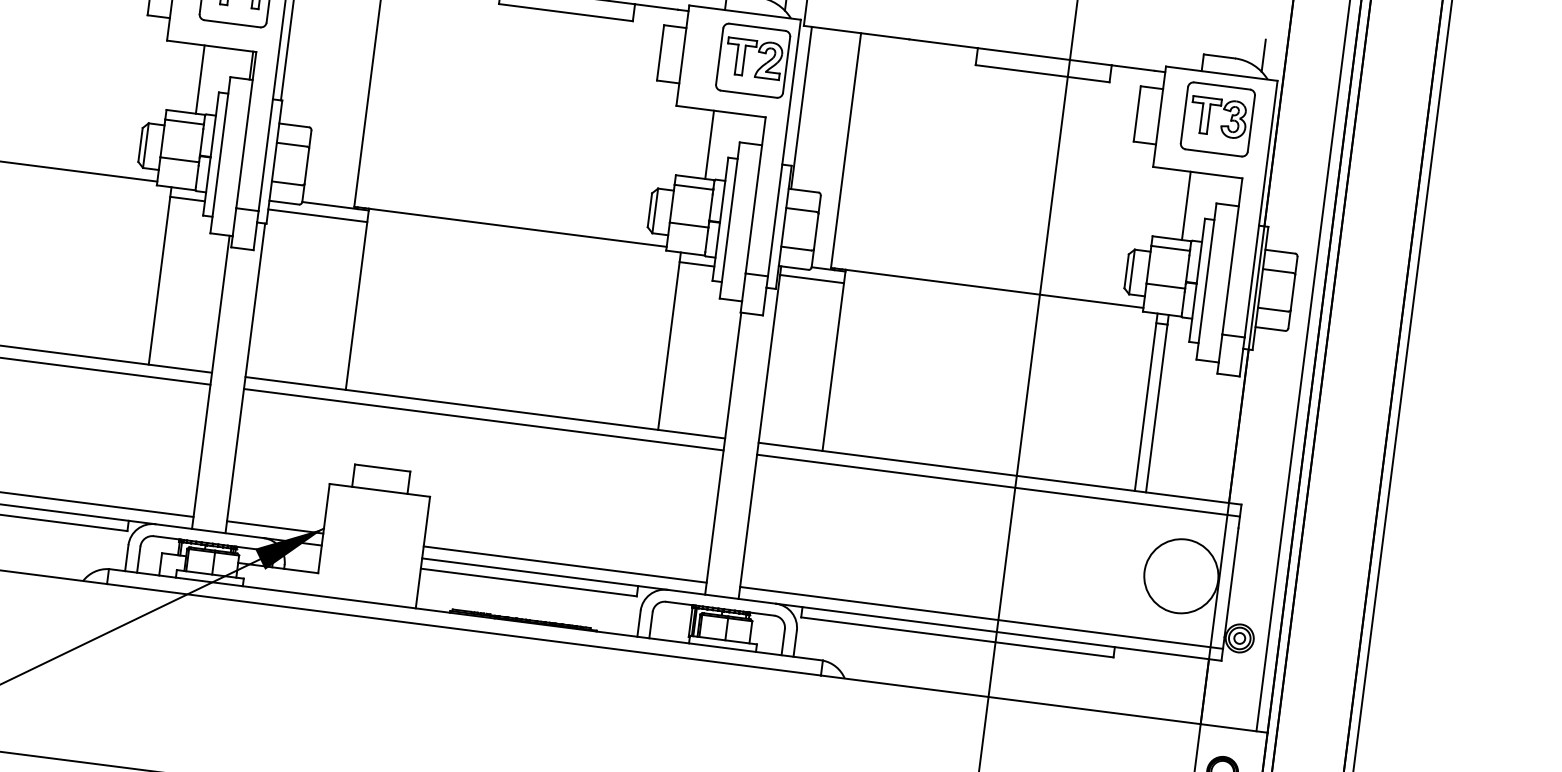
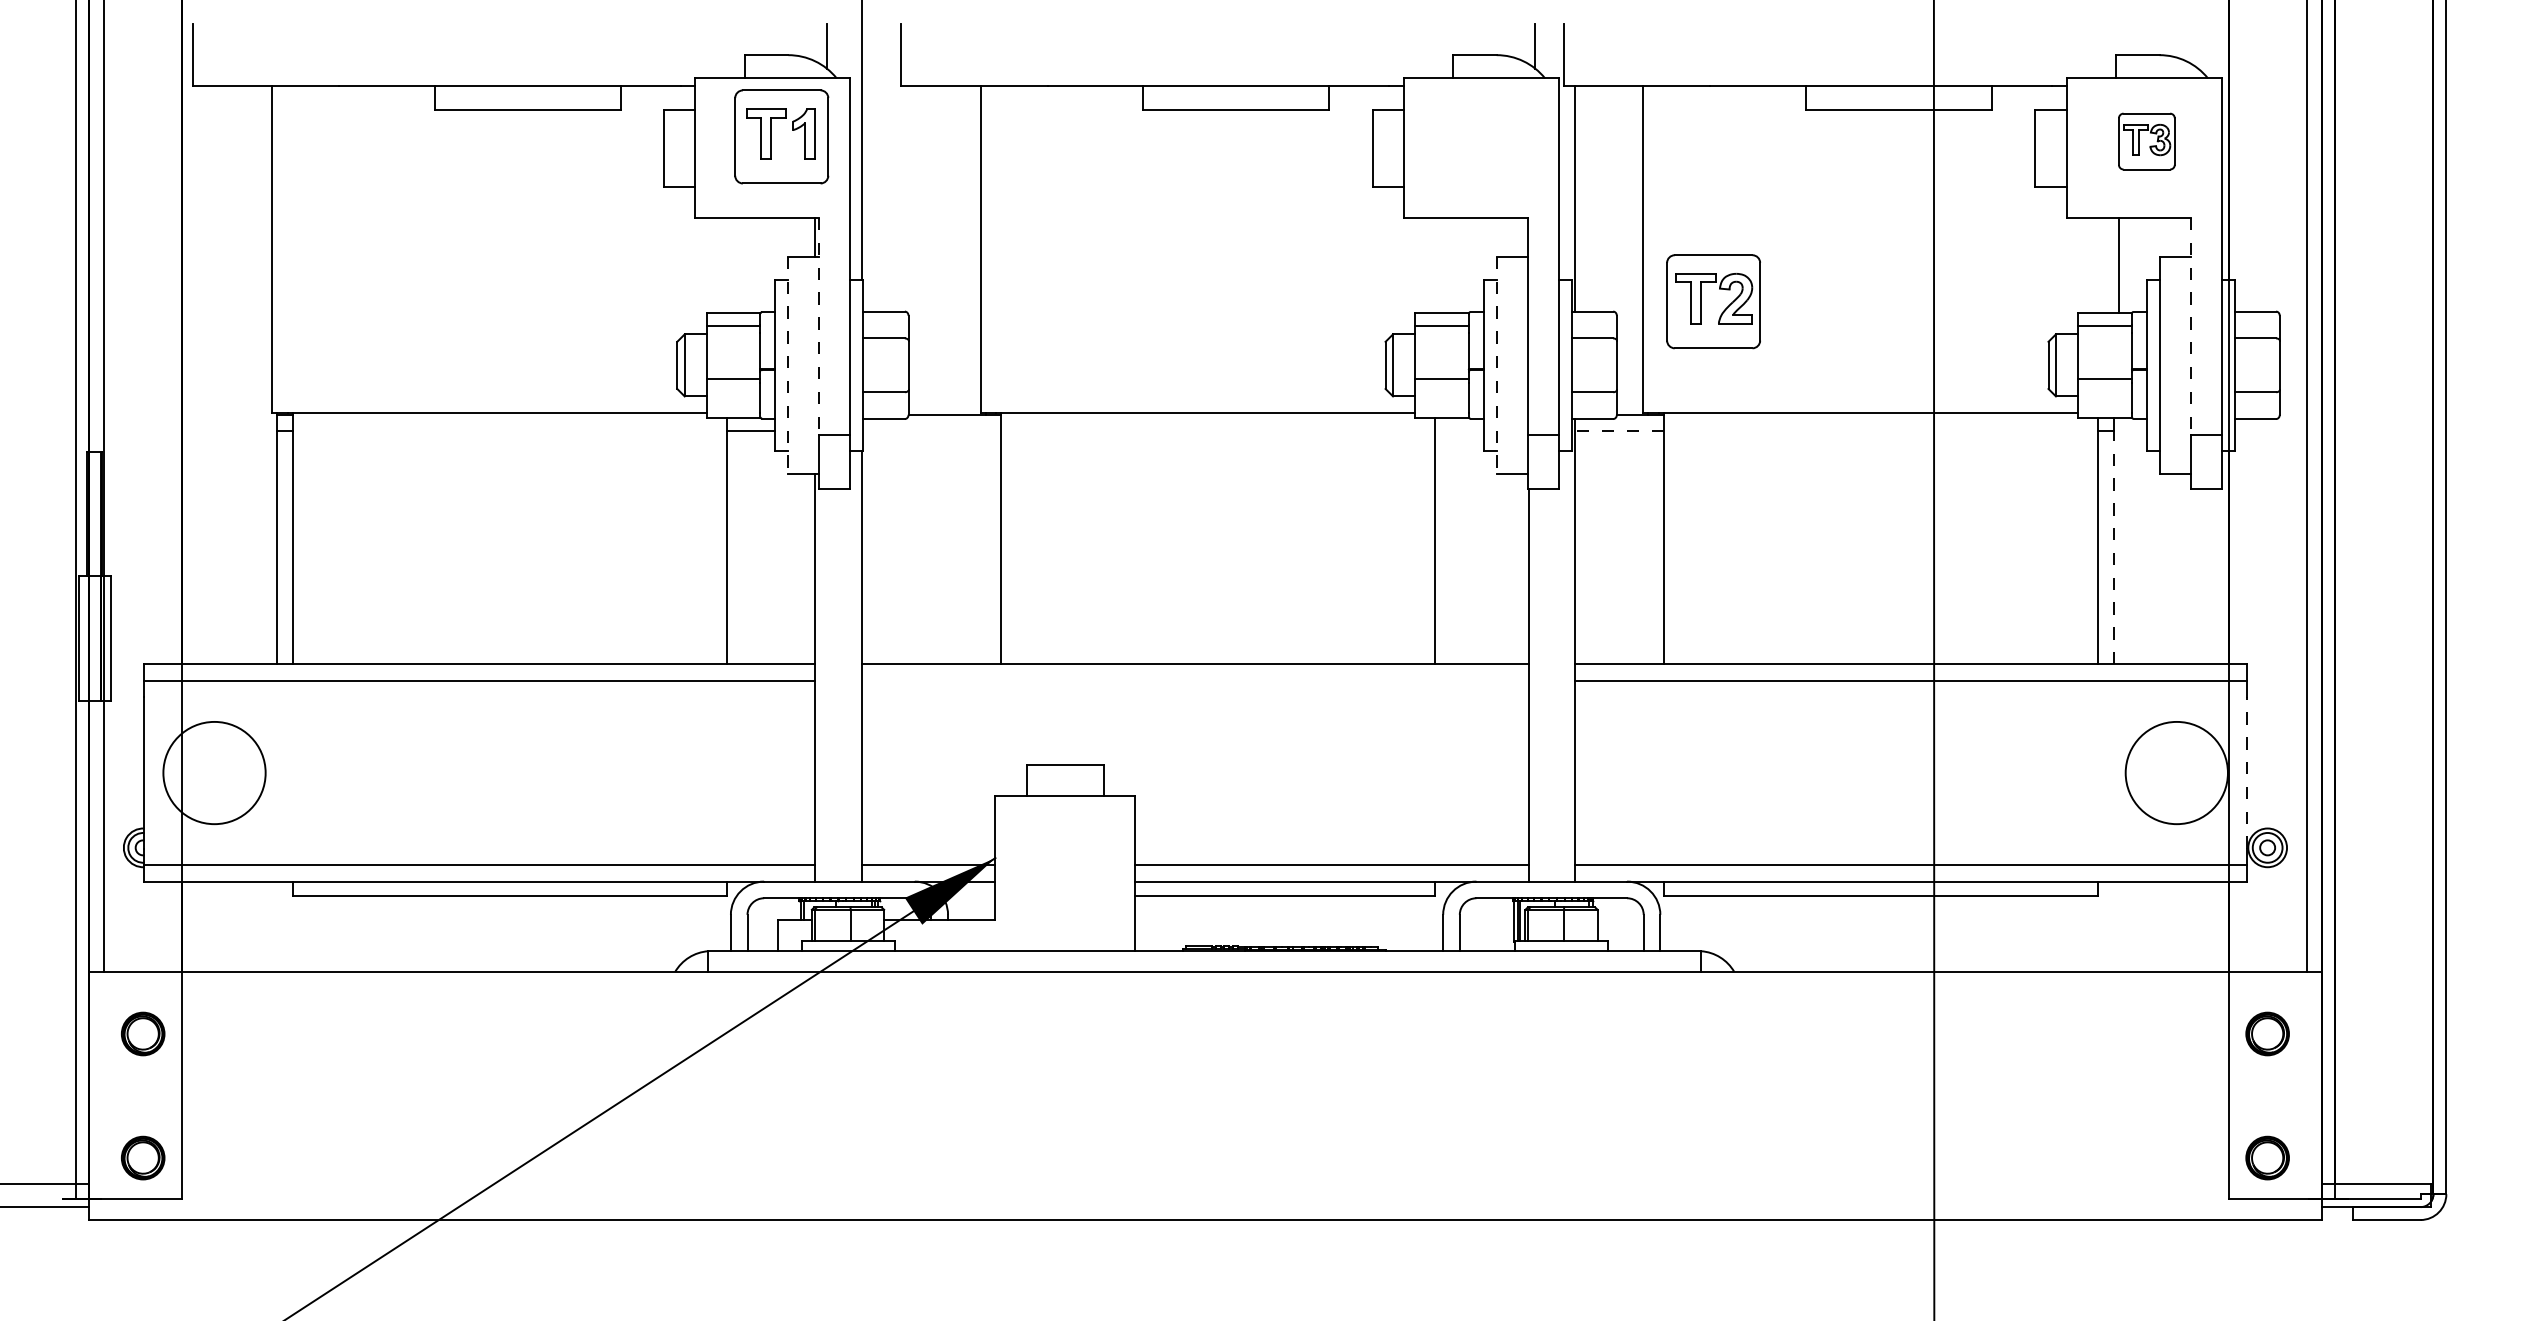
line: (1263, 55) -> (2198, 46), removed
part: (753, 60) -> (1713, 301), moved
line: (200, 78) -> (747, 264), removed
part: (1217, 119) -> (2146, 141), size x0.6
line: (246, 130) -> (819, 326), solid -> dashed
line: (709, 144) -> (1455, 264), removed
line: (220, 155) -> (788, 365), solid -> dashed
line: (317, 216) -> (932, 431), removed
line: (729, 220) -> (1496, 365), solid -> dashed
line: (1232, 256) -> (2190, 326), solid -> dashed
line: (696, 264) -> (1459, 431), removed
line: (812, 279) -> (1619, 431), solid -> dashed
line: (1156, 408) -> (2113, 547), solid -> dashed
line: (483, 419) -> (1194, 681), removed
line: (1231, 583) -> (2246, 773), solid -> dashed

